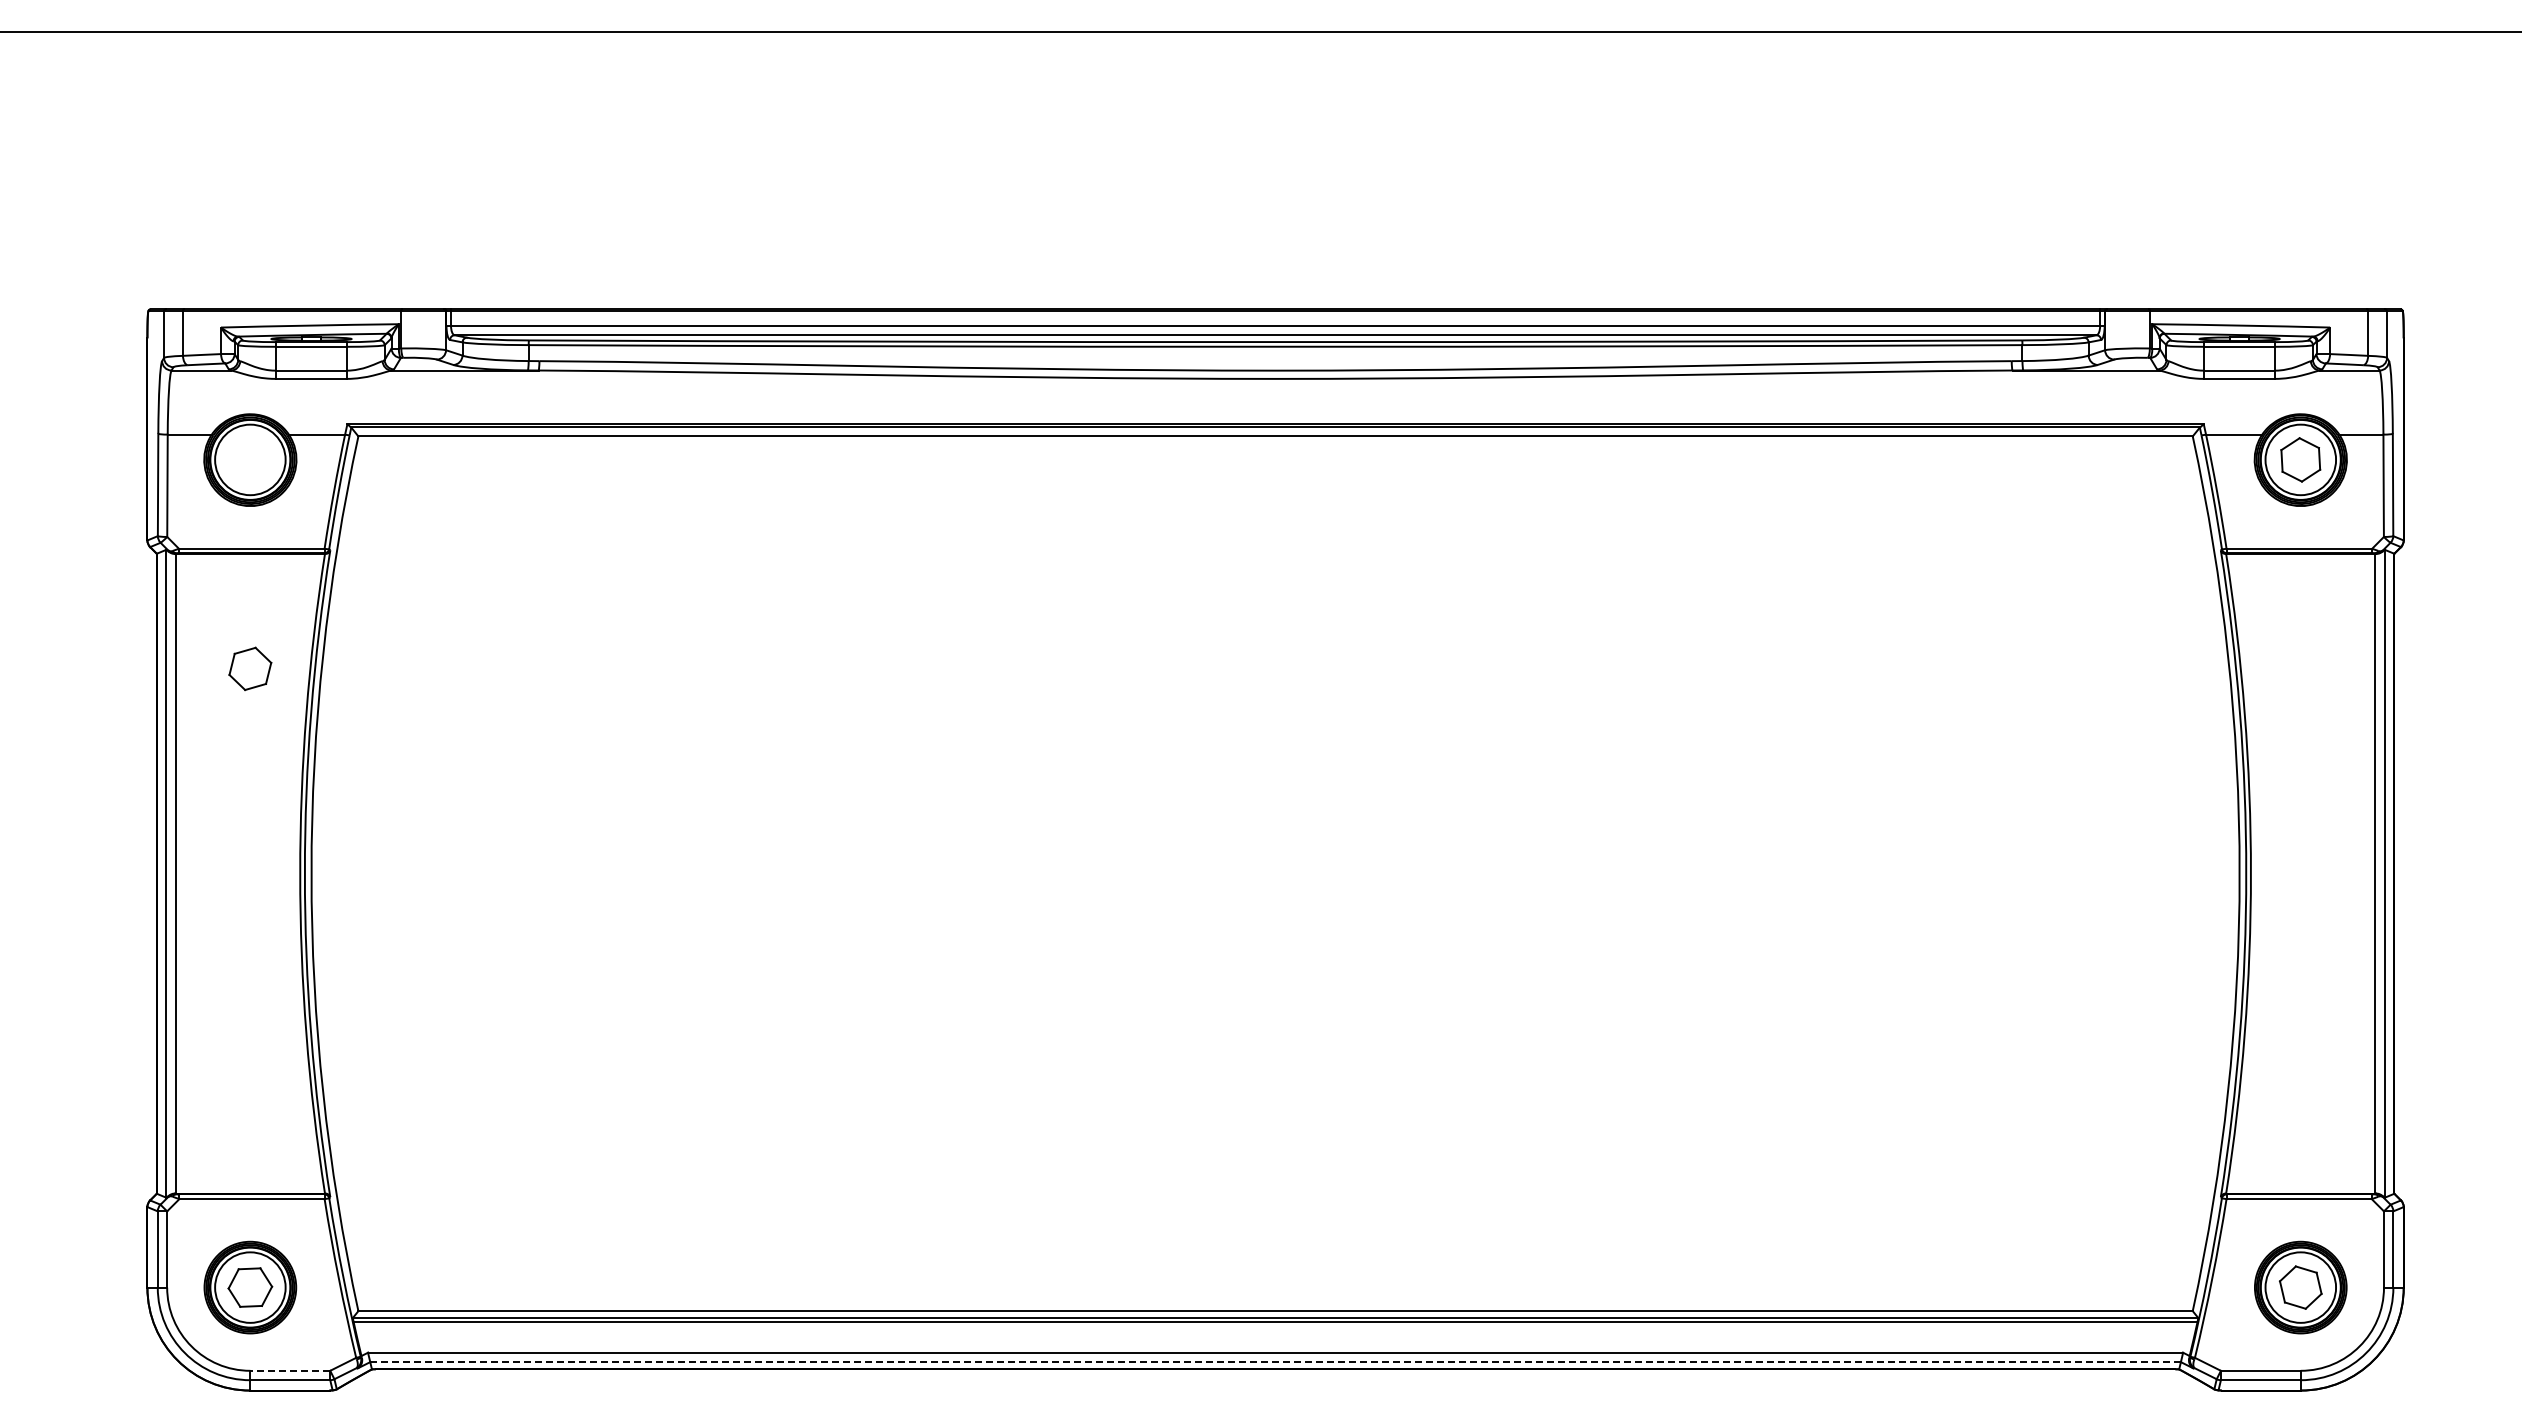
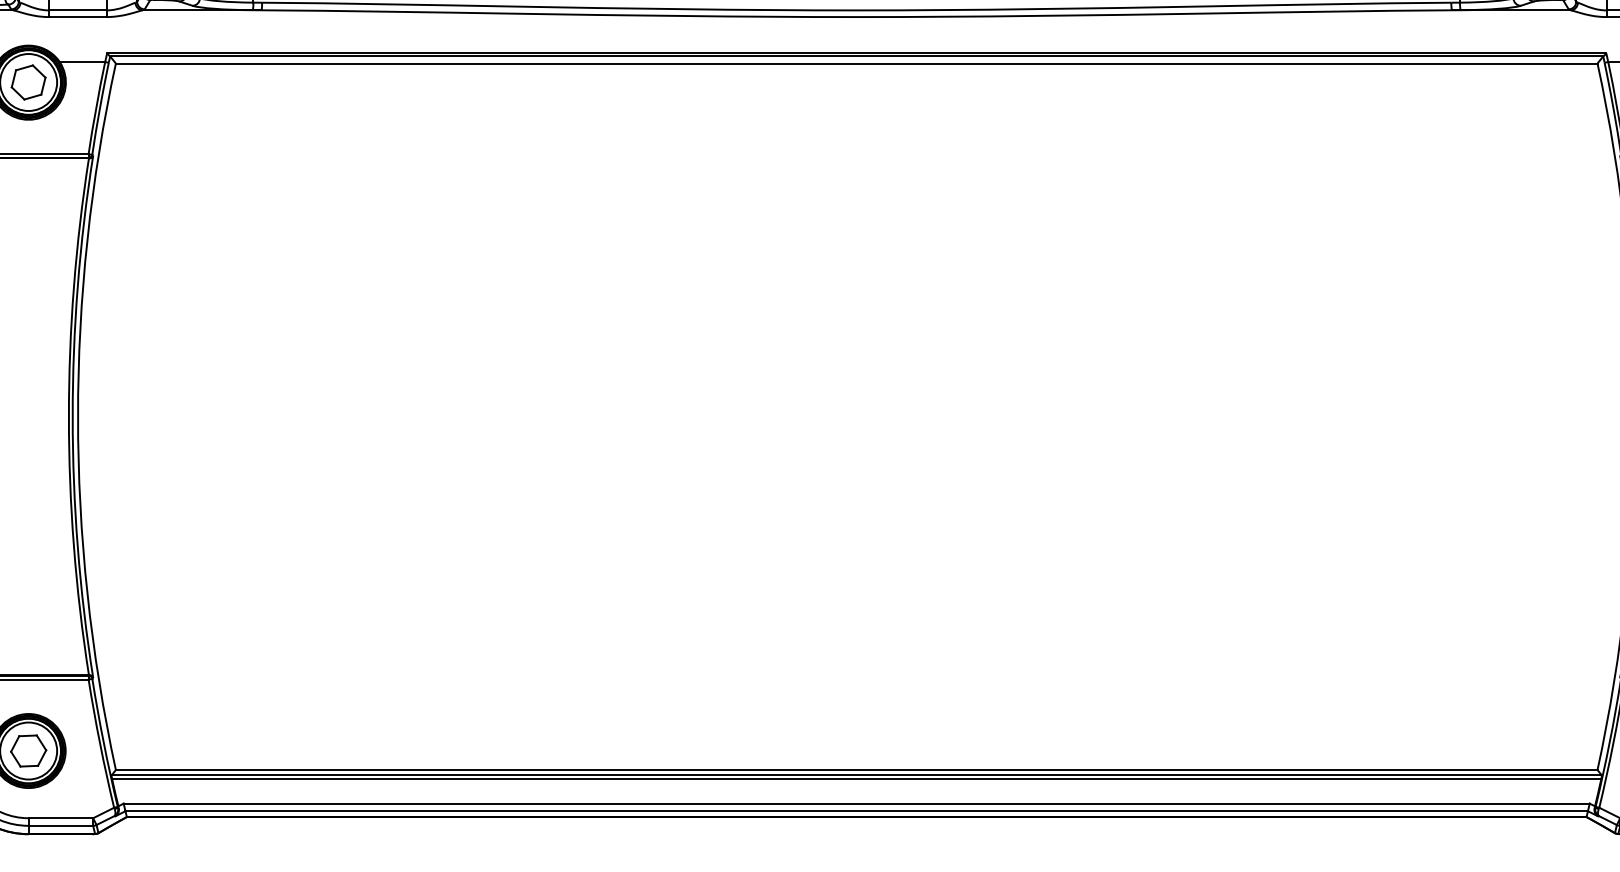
part: (250, 668) -> (28, 82), moved
line: (1276, 1362) -> (857, 811), dashed -> solid
line: (290, 1370) -> (61, 817), dashed -> solid

